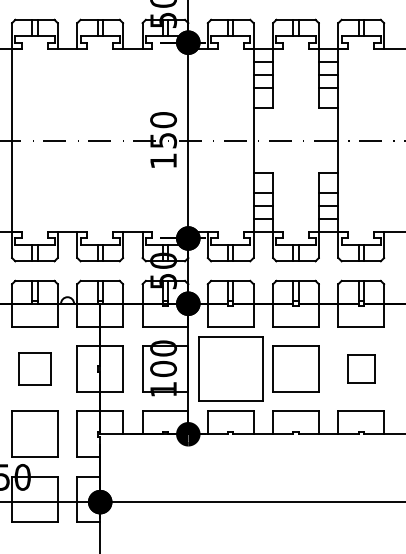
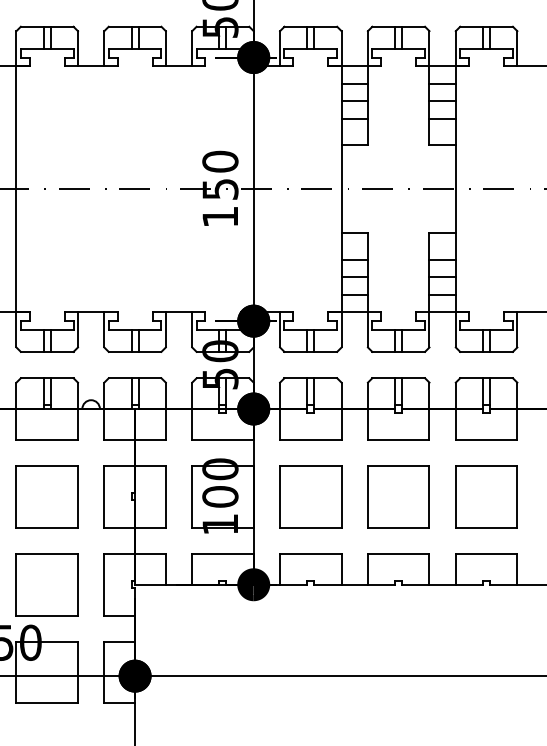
part: (34, 368) -> (46, 496), size x1.43
part: (230, 368) -> (310, 496), size x0.71
part: (361, 368) -> (486, 496), size x1.67

